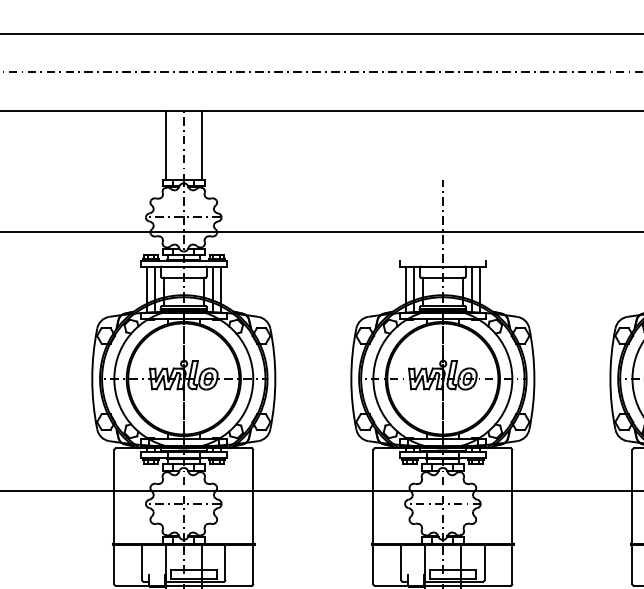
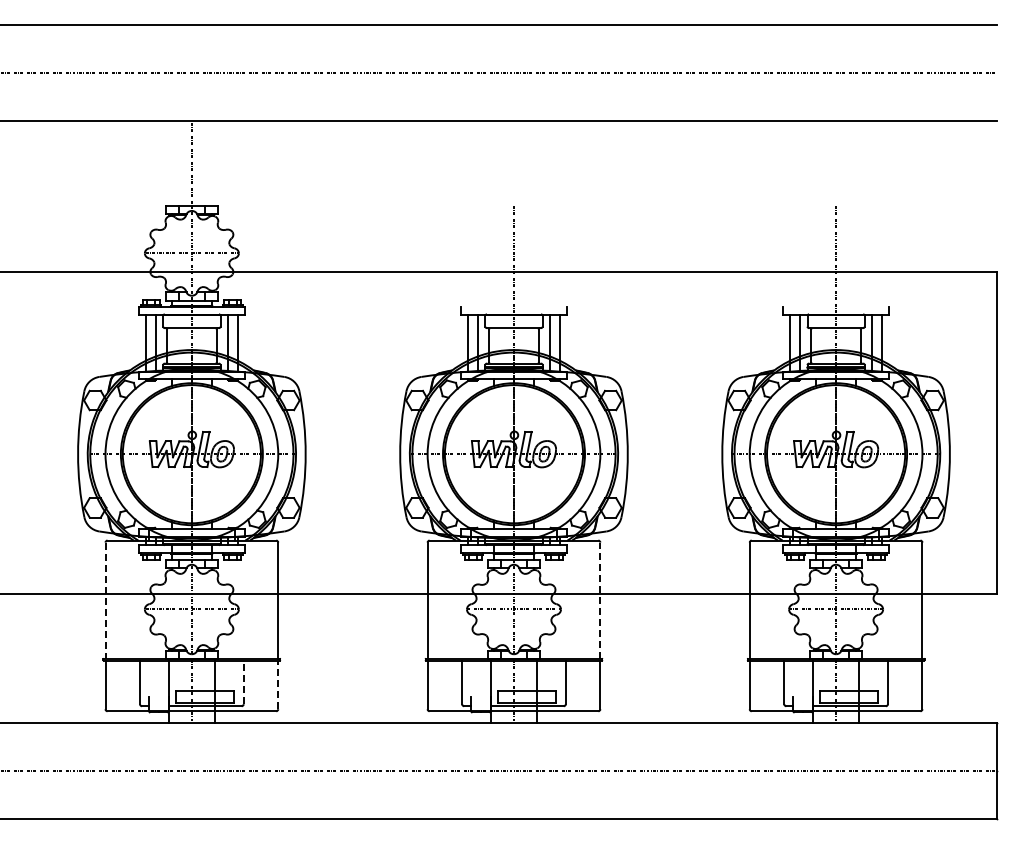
line: (165, 145) -> (169, 163), removed
line: (201, 145) -> (214, 163), removed
line: (512, 496) -> (600, 600), solid -> dashed
line: (114, 497) -> (105, 601), solid -> dashed
line: (225, 562) -> (243, 682), solid -> dashed
line: (253, 564) -> (278, 684), solid -> dashed

